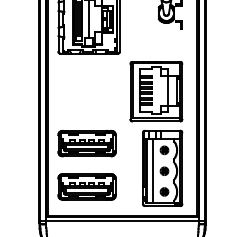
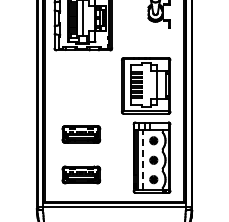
part: (87, 143) -> (81, 134), size x0.7
line: (153, 171) -> (143, 160), solid -> dashed
part: (87, 186) -> (81, 174), size x0.7

